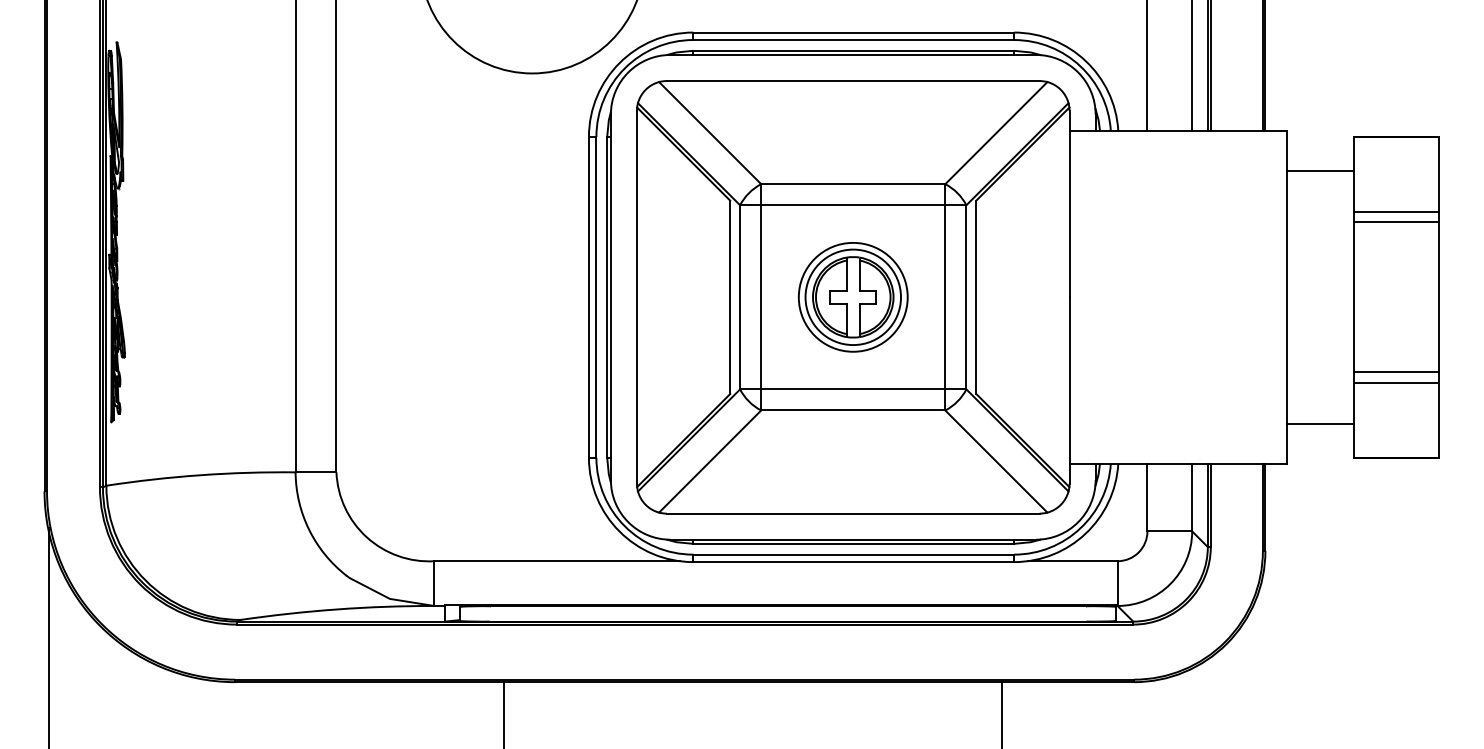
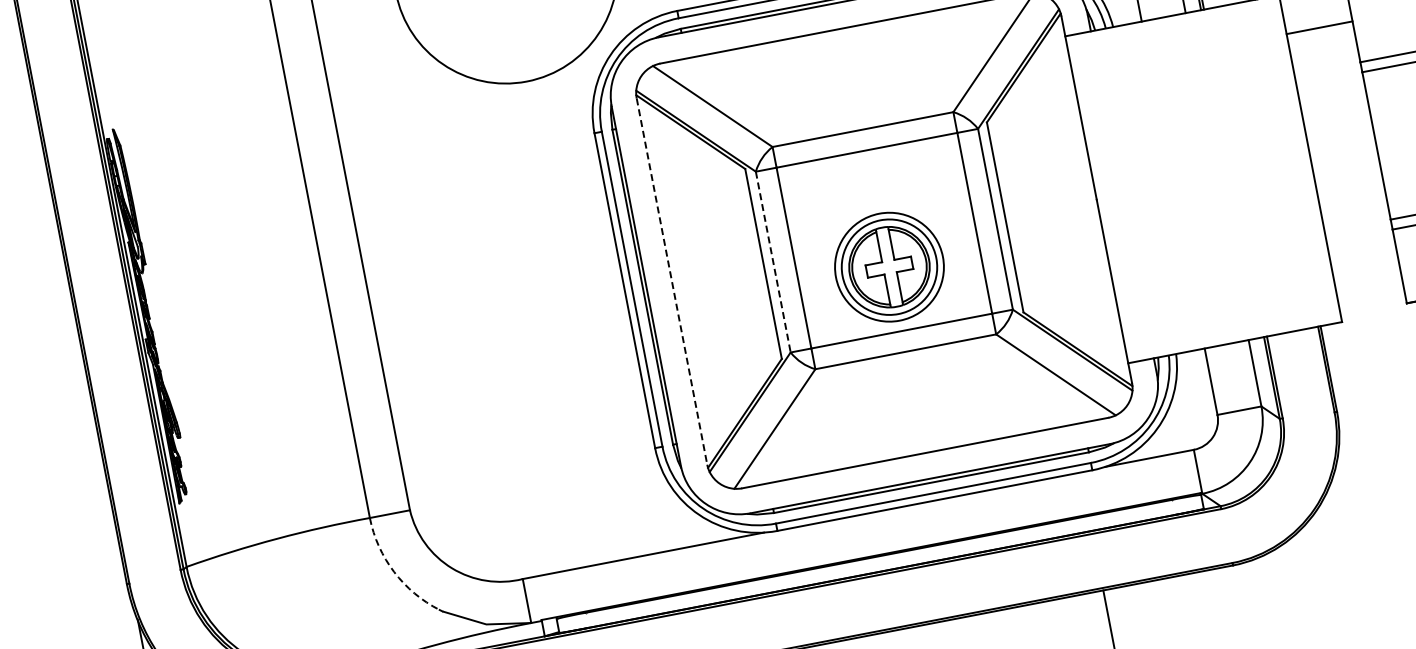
line: (636, 297) -> (671, 281), solid -> dashed
line: (740, 297) -> (773, 262), solid -> dashed
part: (852, 297) -> (888, 267), moved
line: (1320, 424) -> (1367, 277), removed
arc: (309, 530) -> (394, 572), solid -> dashed

